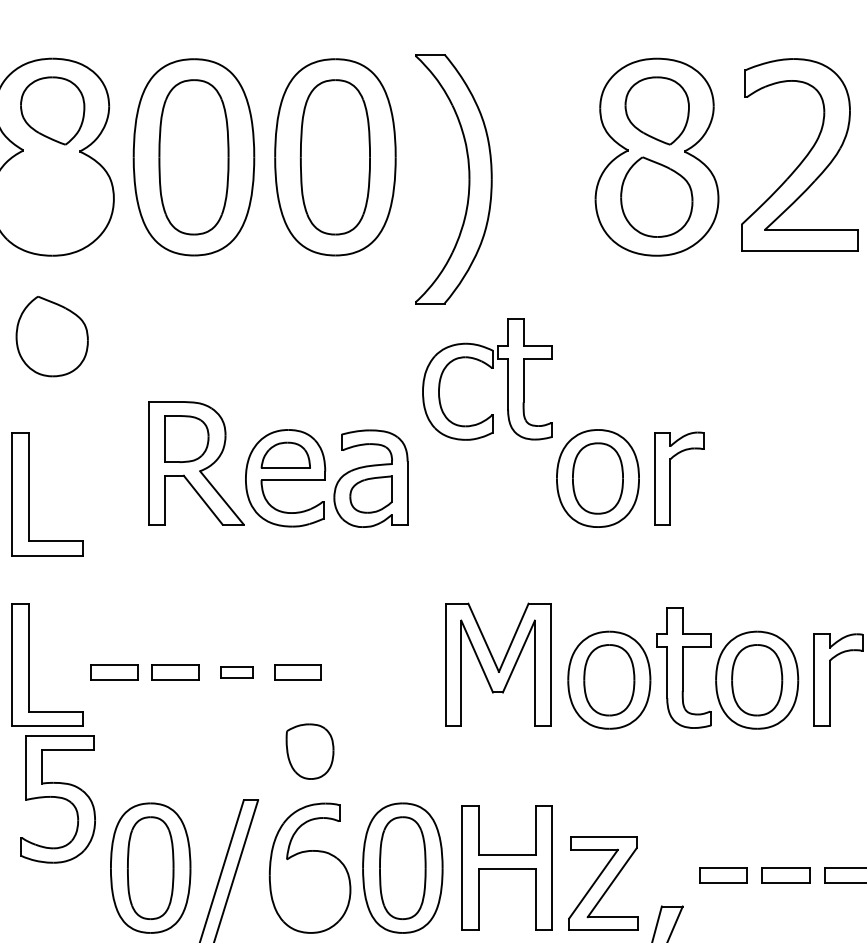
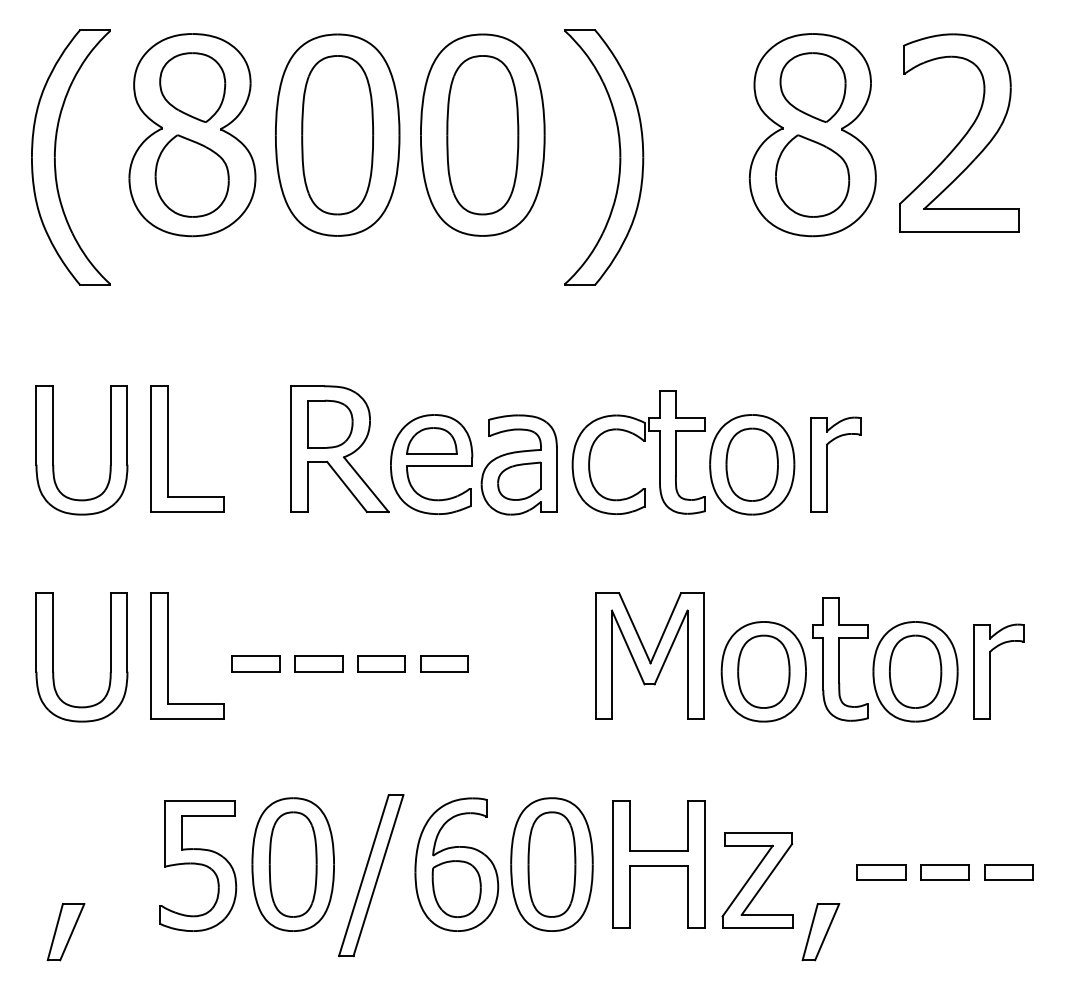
part: (51, 335) -> (191, 175), moved
part: (492, 369) -> (643, 441), moved
part: (29, 493) -> (168, 448), moved
part: (236, 672) -> (381, 663), size x1.43
part: (309, 751) -> (456, 888), moved
part: (58, 798) -> (198, 865), moved

